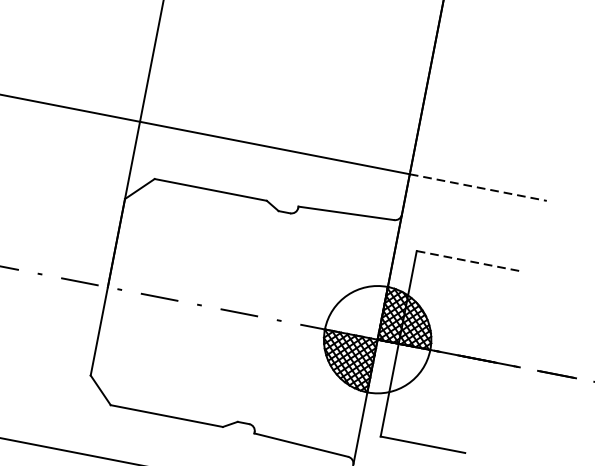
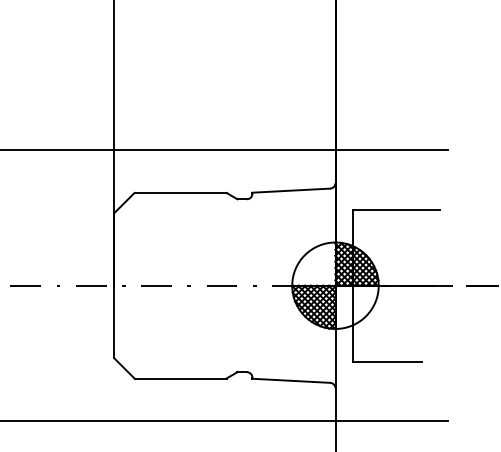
line: (479, 187) -> (392, 149), dashed -> solid
line: (470, 261) -> (396, 209), dashed -> solid

